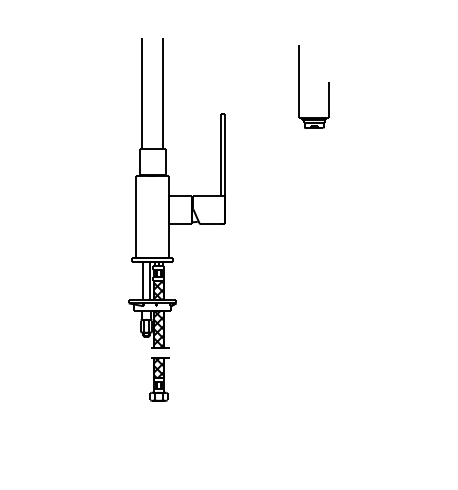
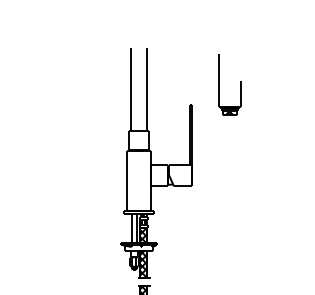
part: (299, 86) -> (218, 84), moved

